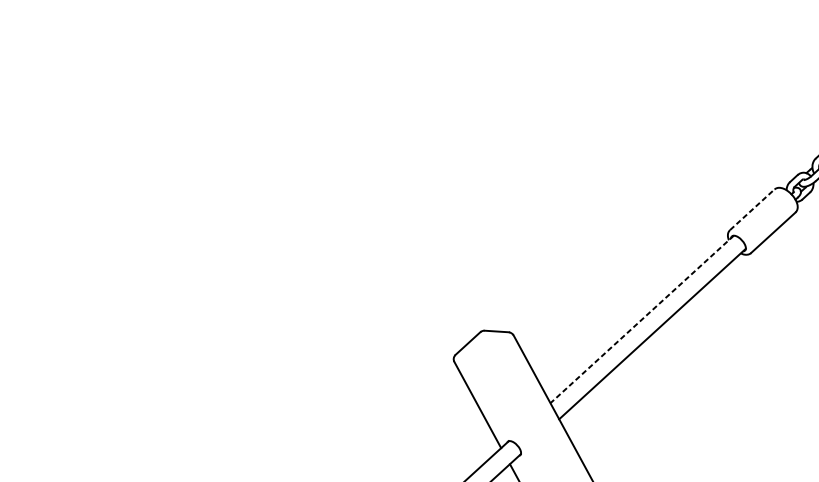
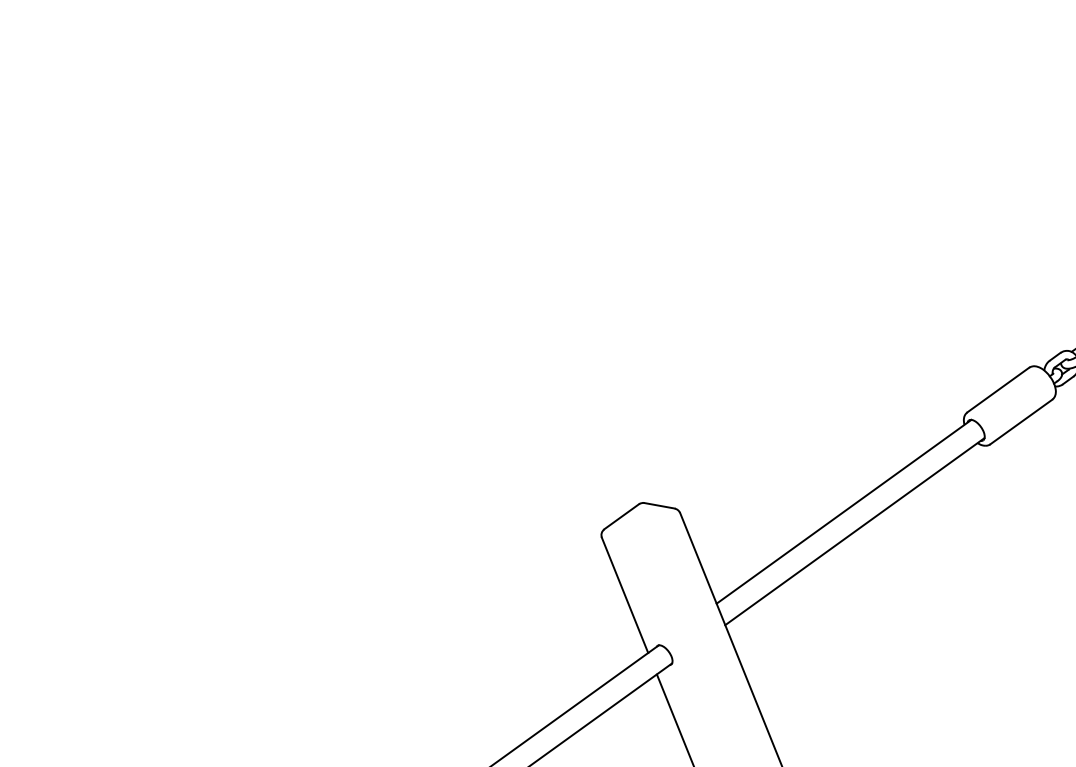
line: (752, 209) -> (998, 389), dashed -> solid
line: (641, 320) -> (843, 512), dashed -> solid

